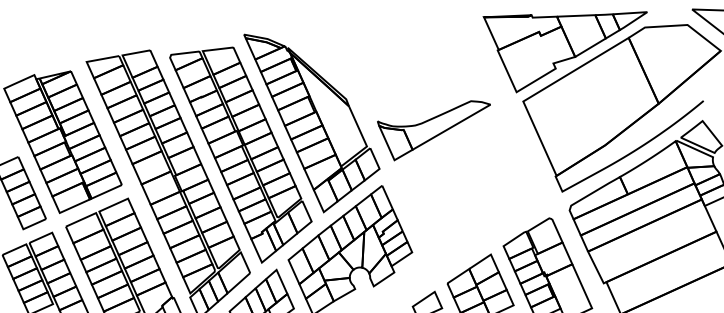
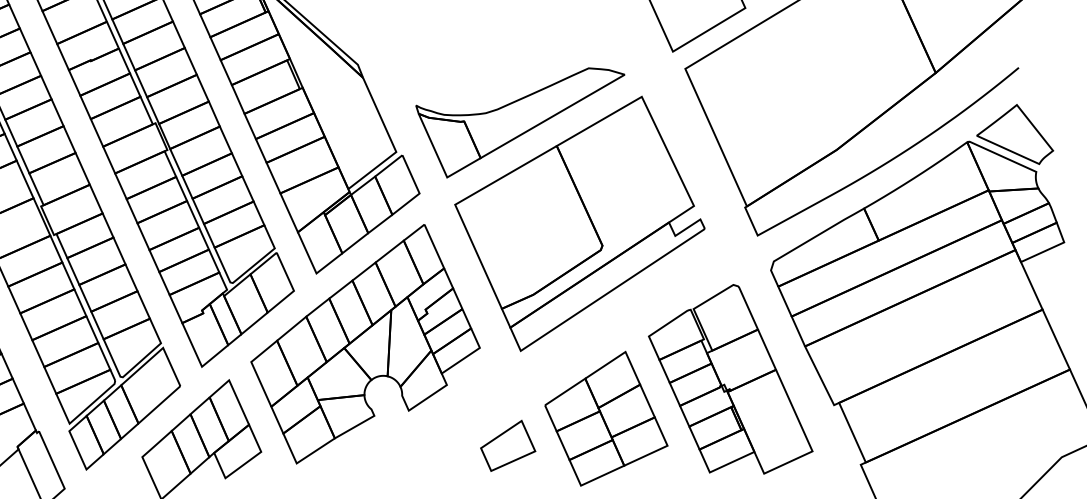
part: (465, 185) -> (578, 224), added

